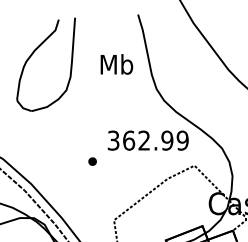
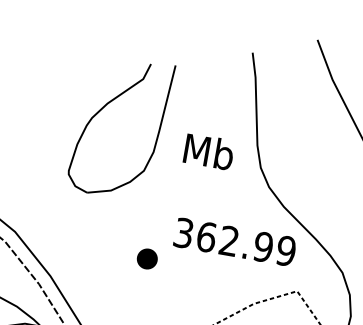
part: (32, 55) -> (102, 110), moved
text: (116, 64) -> (208, 151), moved
part: (92, 161) -> (147, 258), size x1.6

